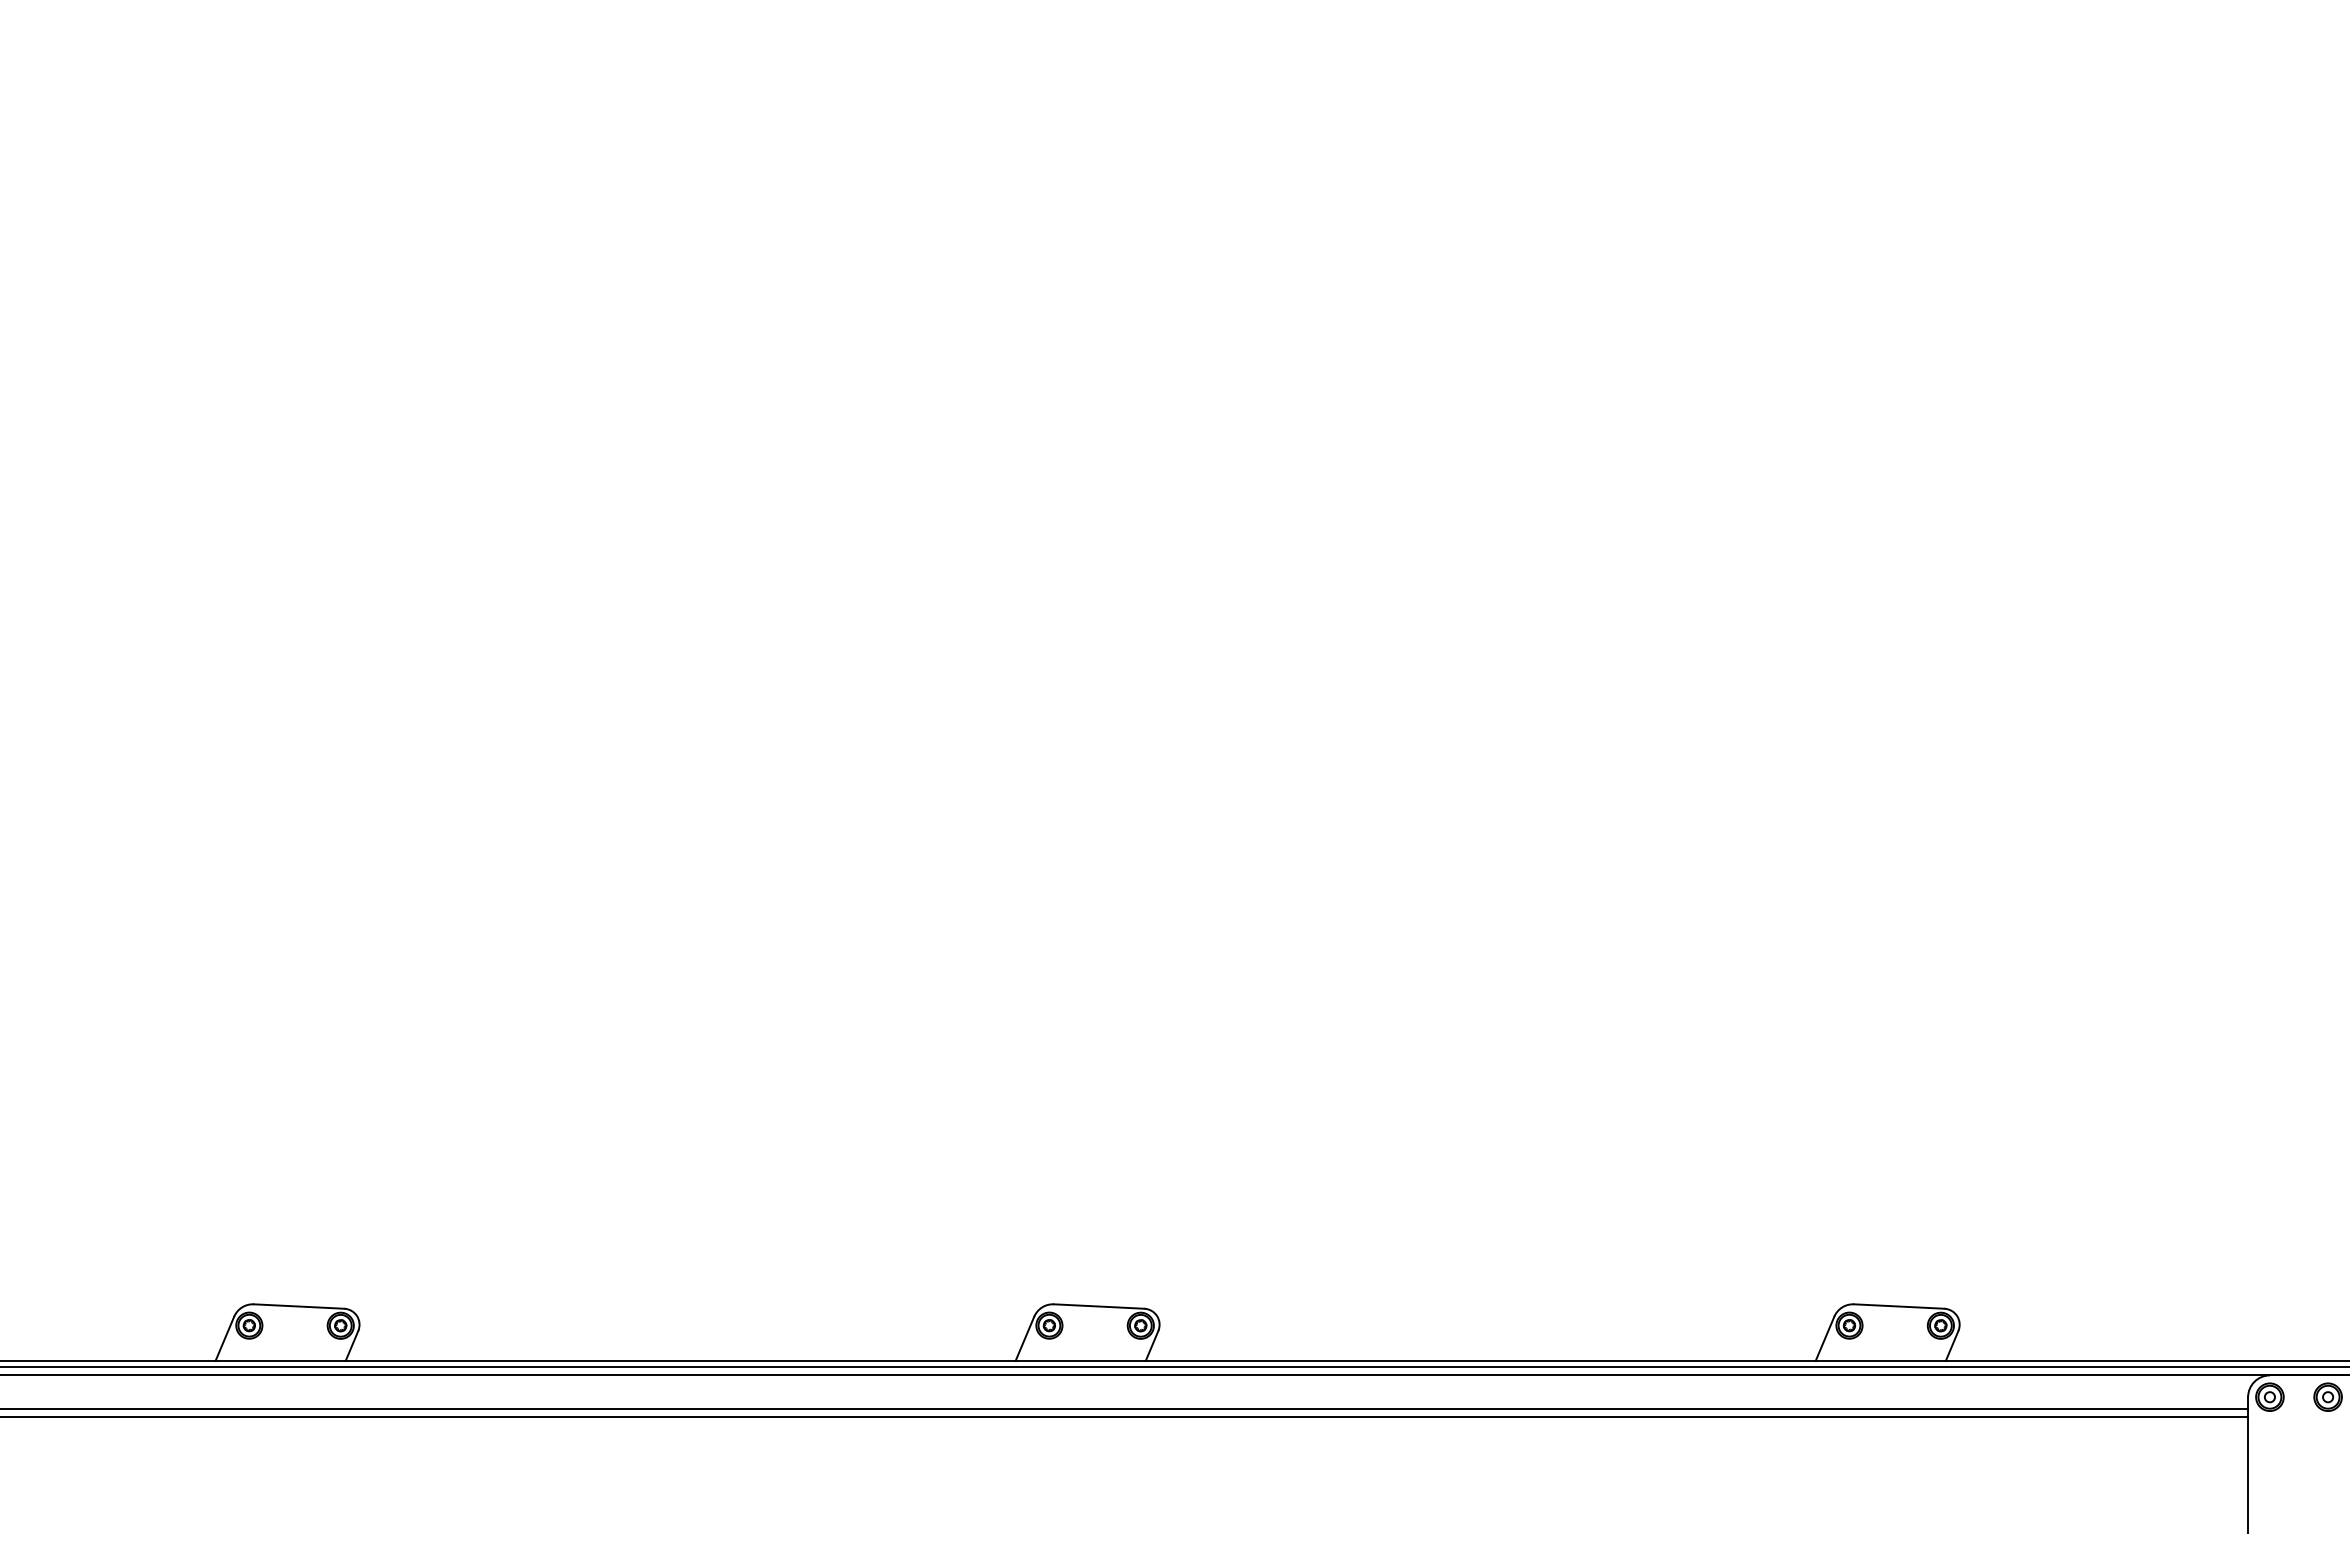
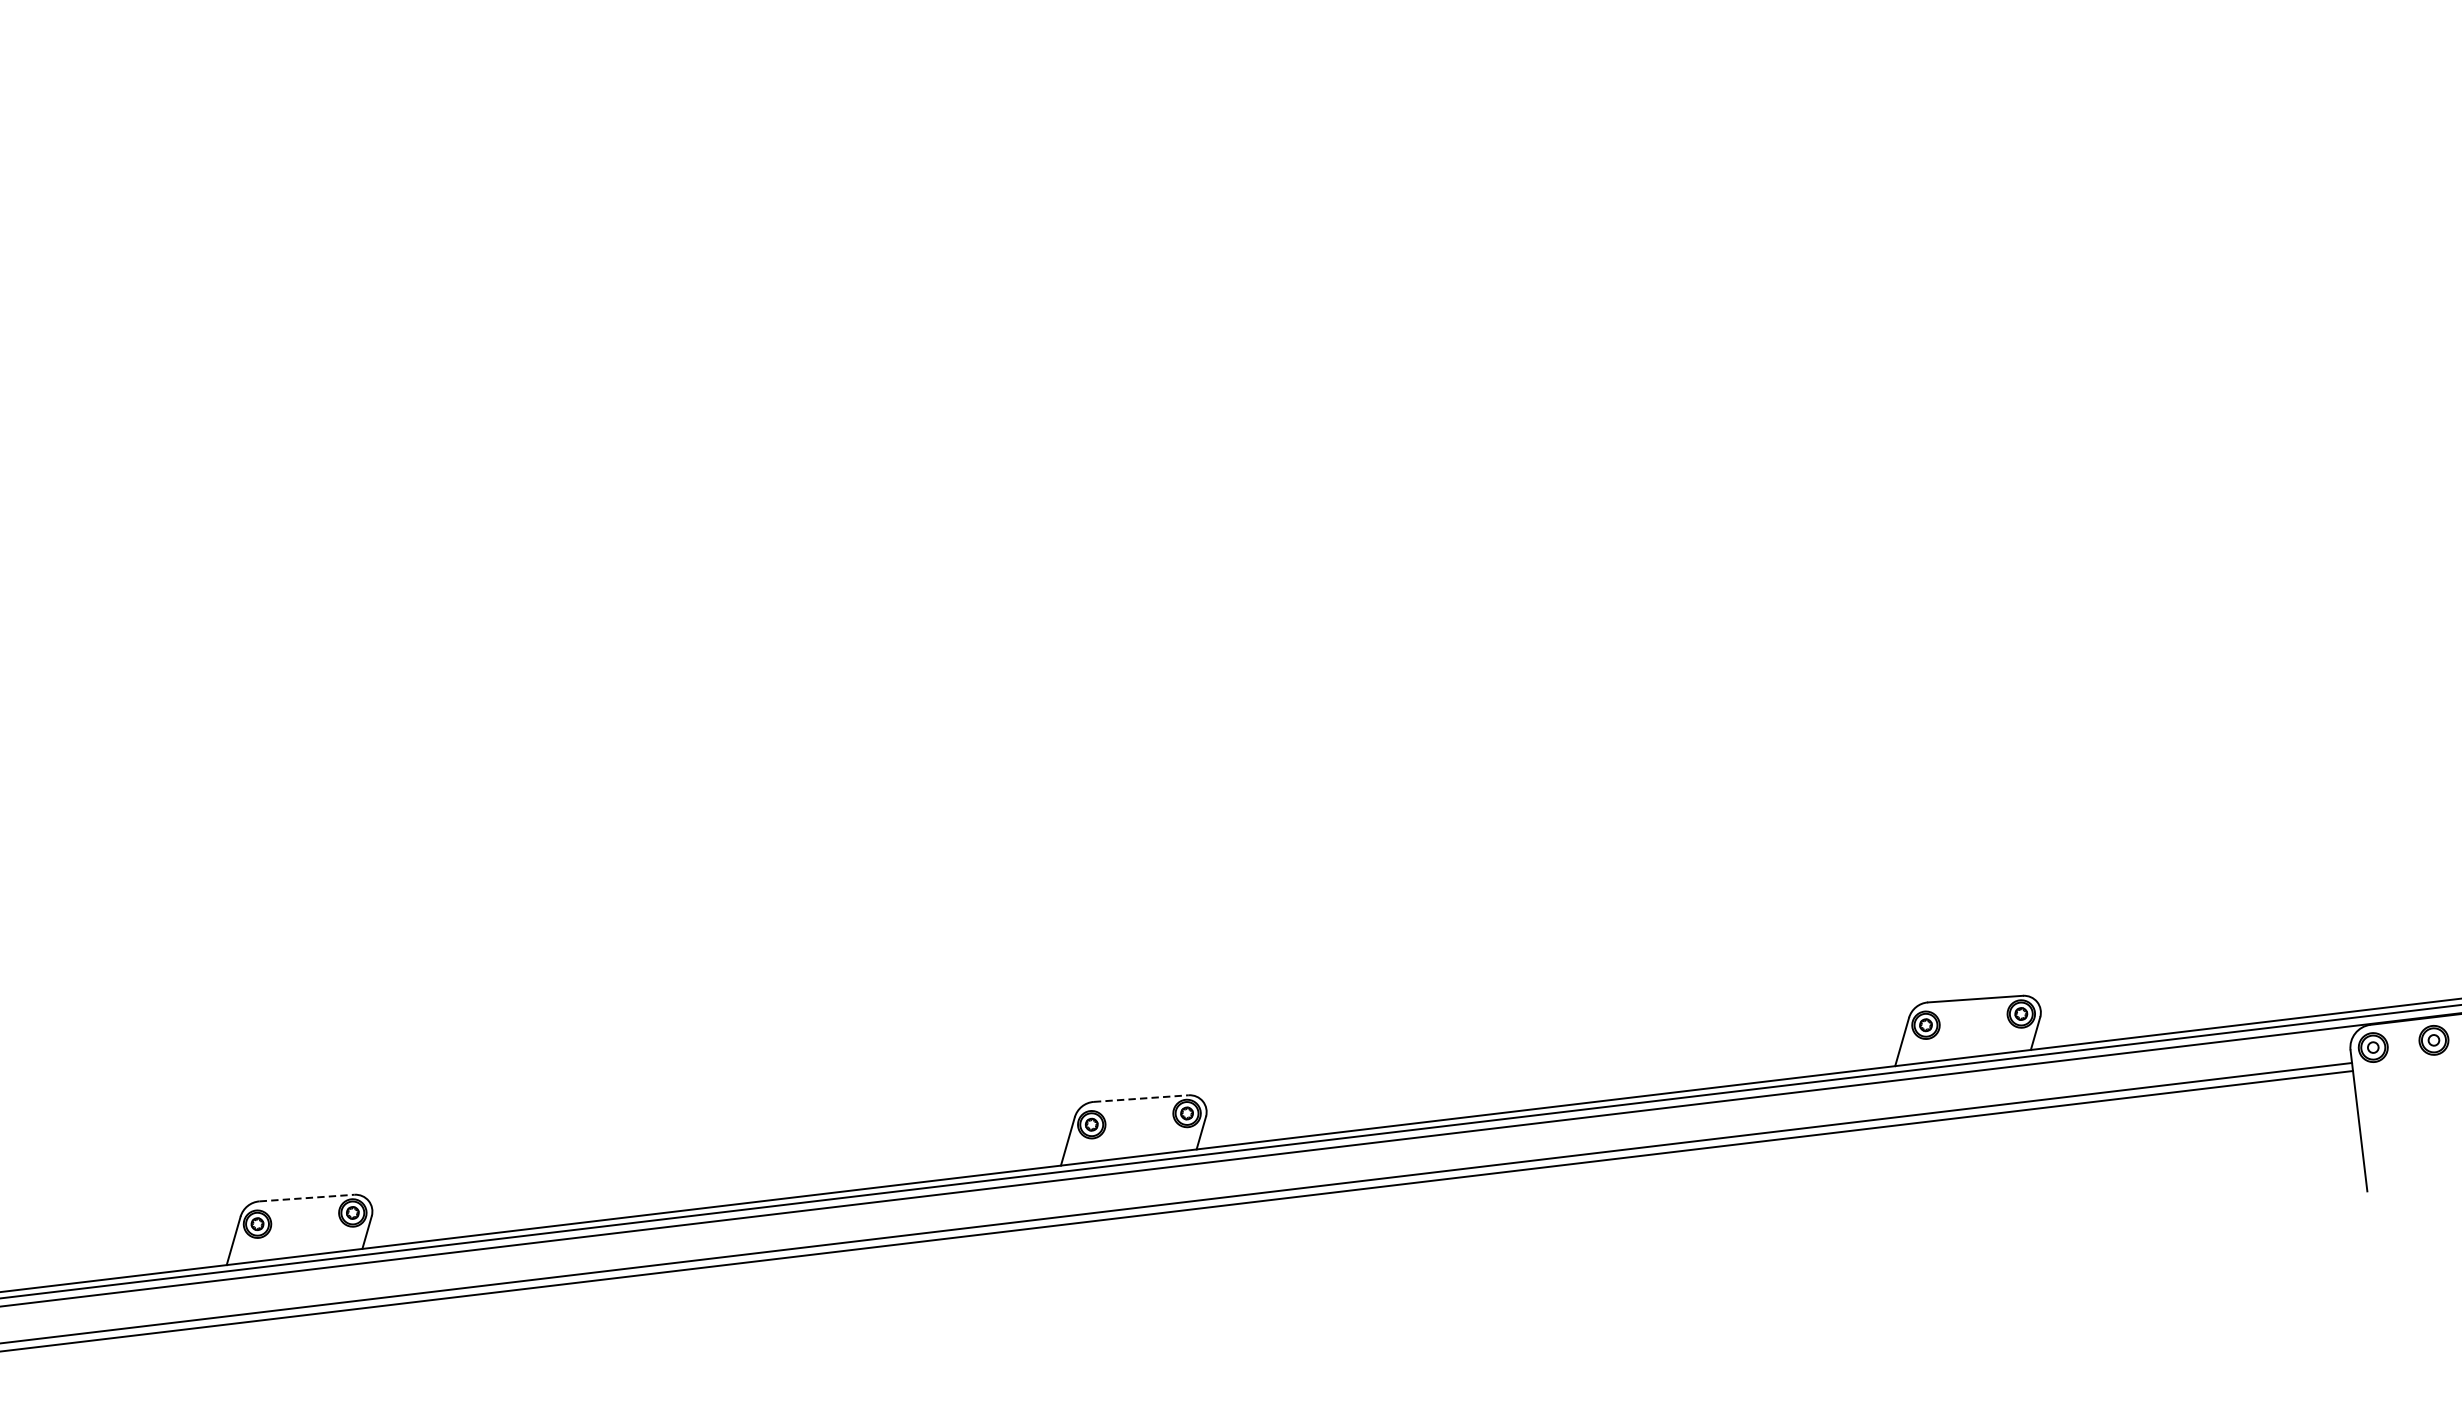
line: (299, 1306) -> (307, 1197), solid -> dashed
line: (1099, 1306) -> (1141, 1098), solid -> dashed

